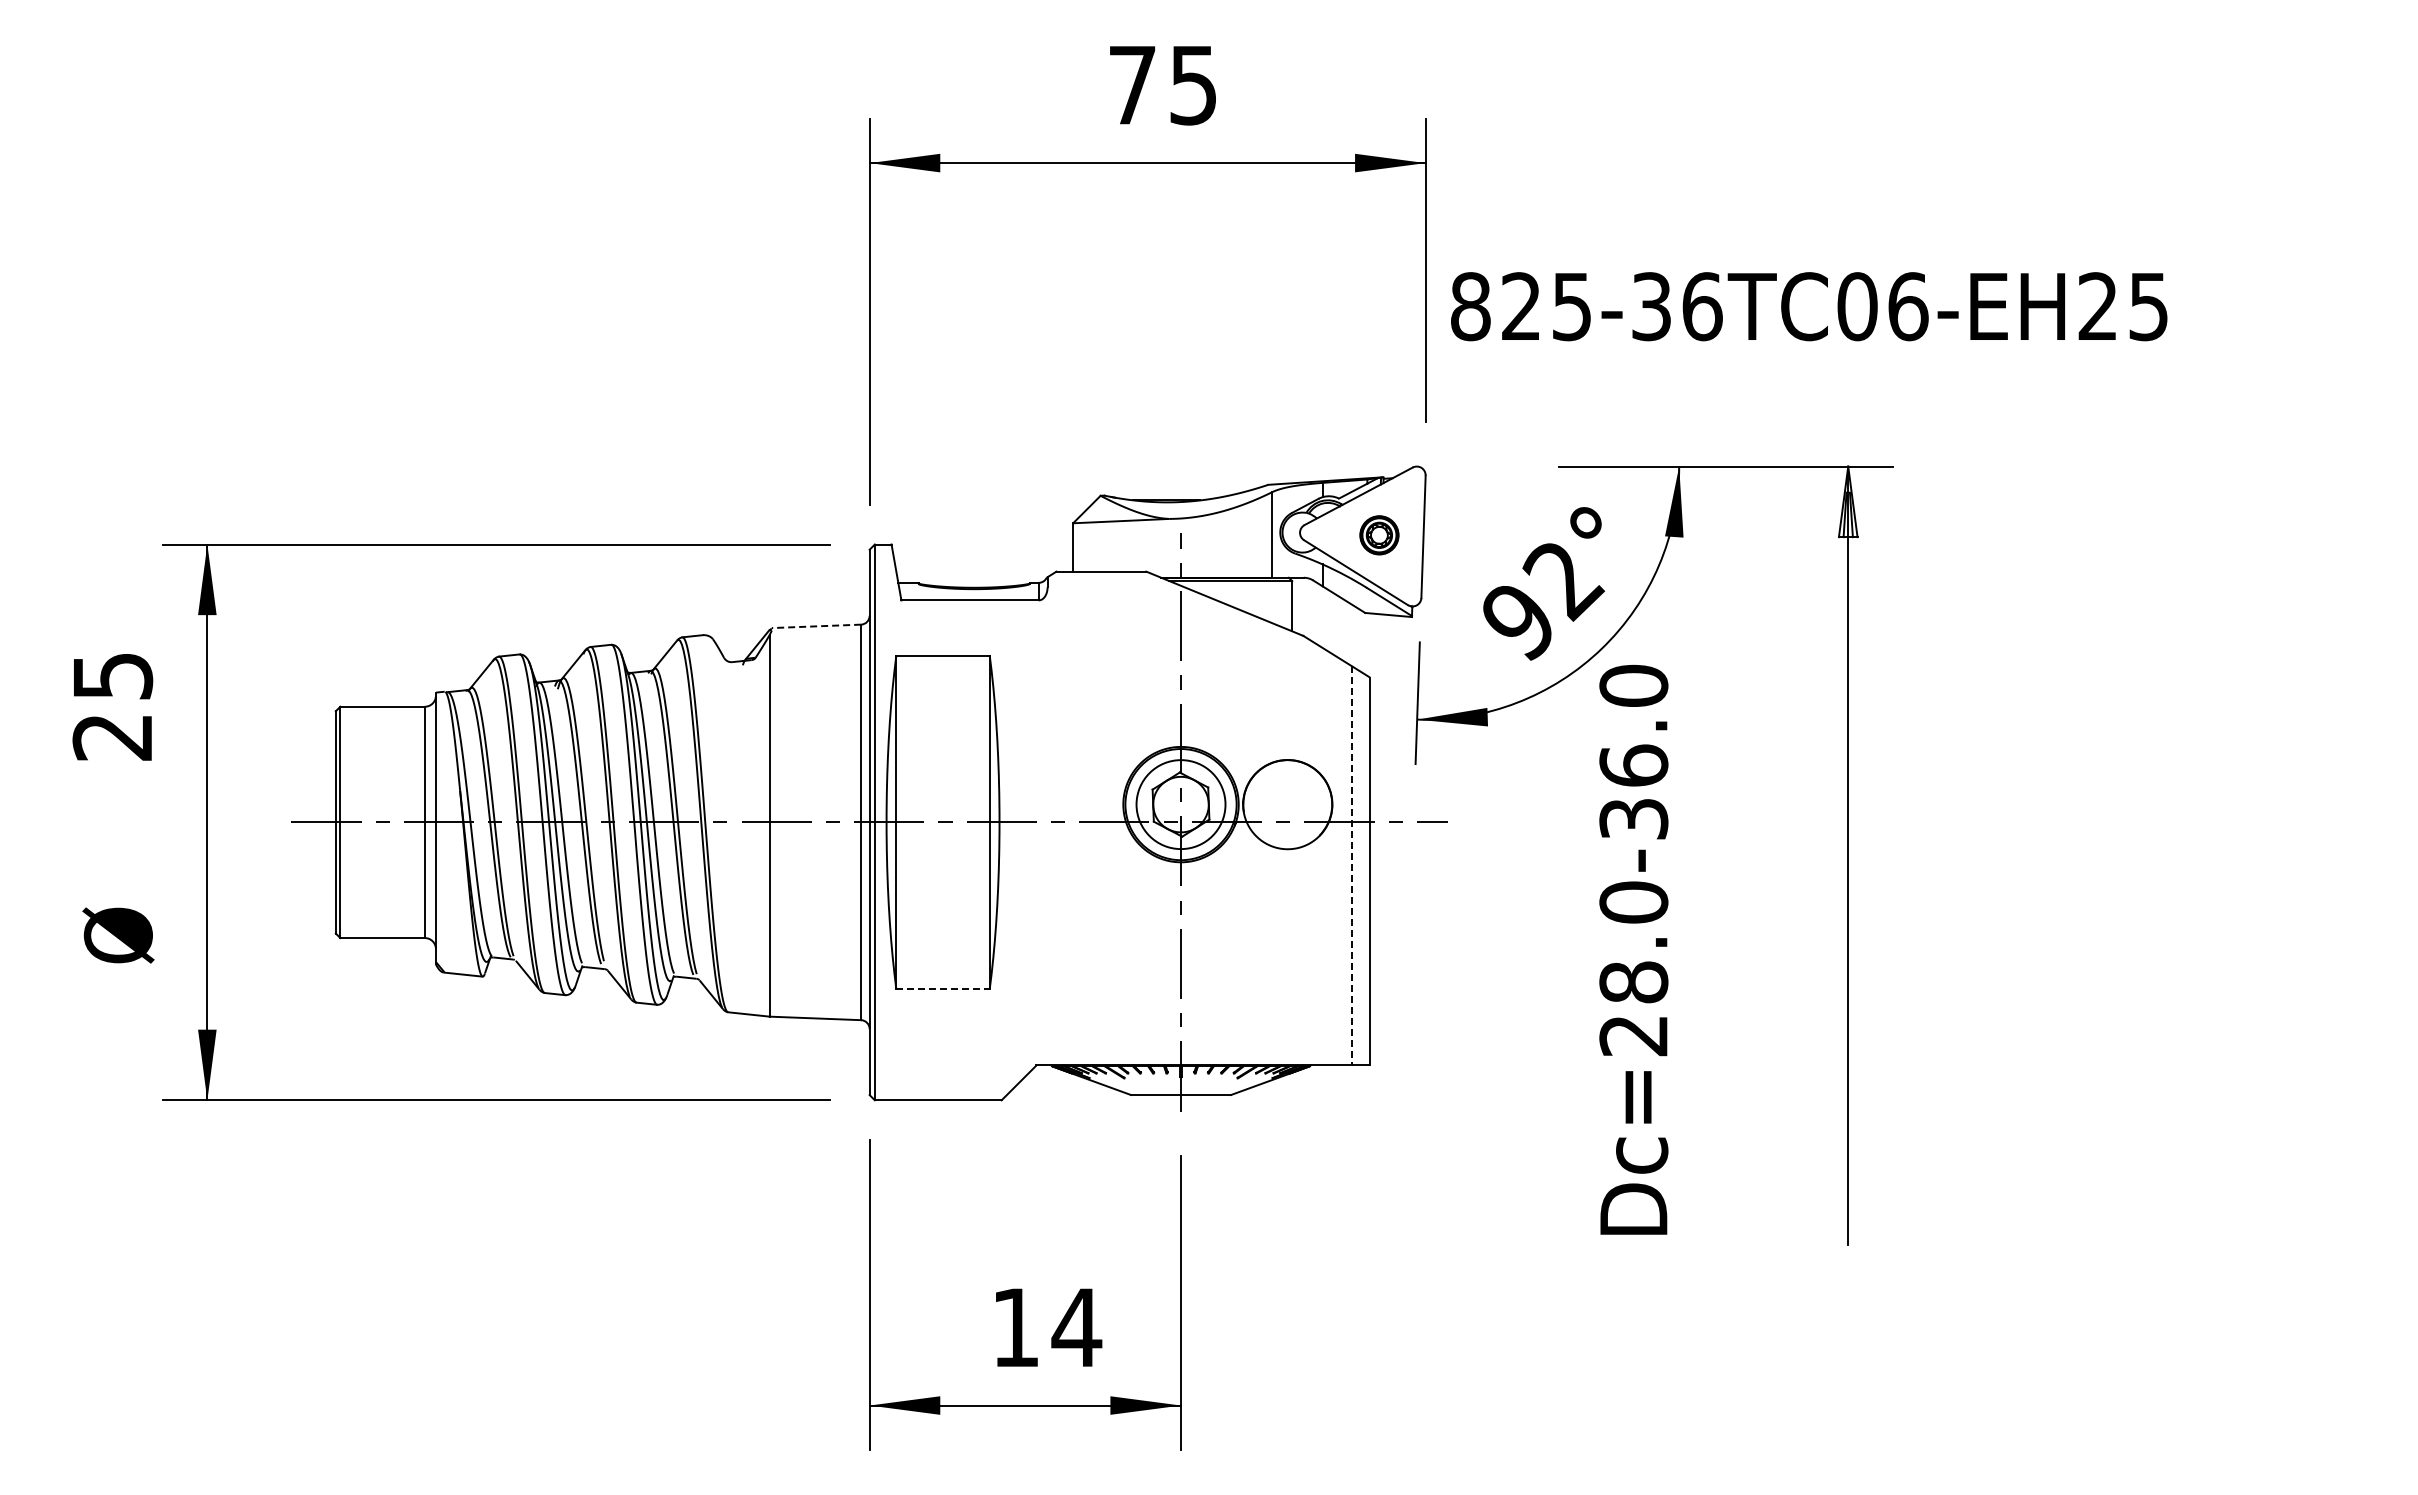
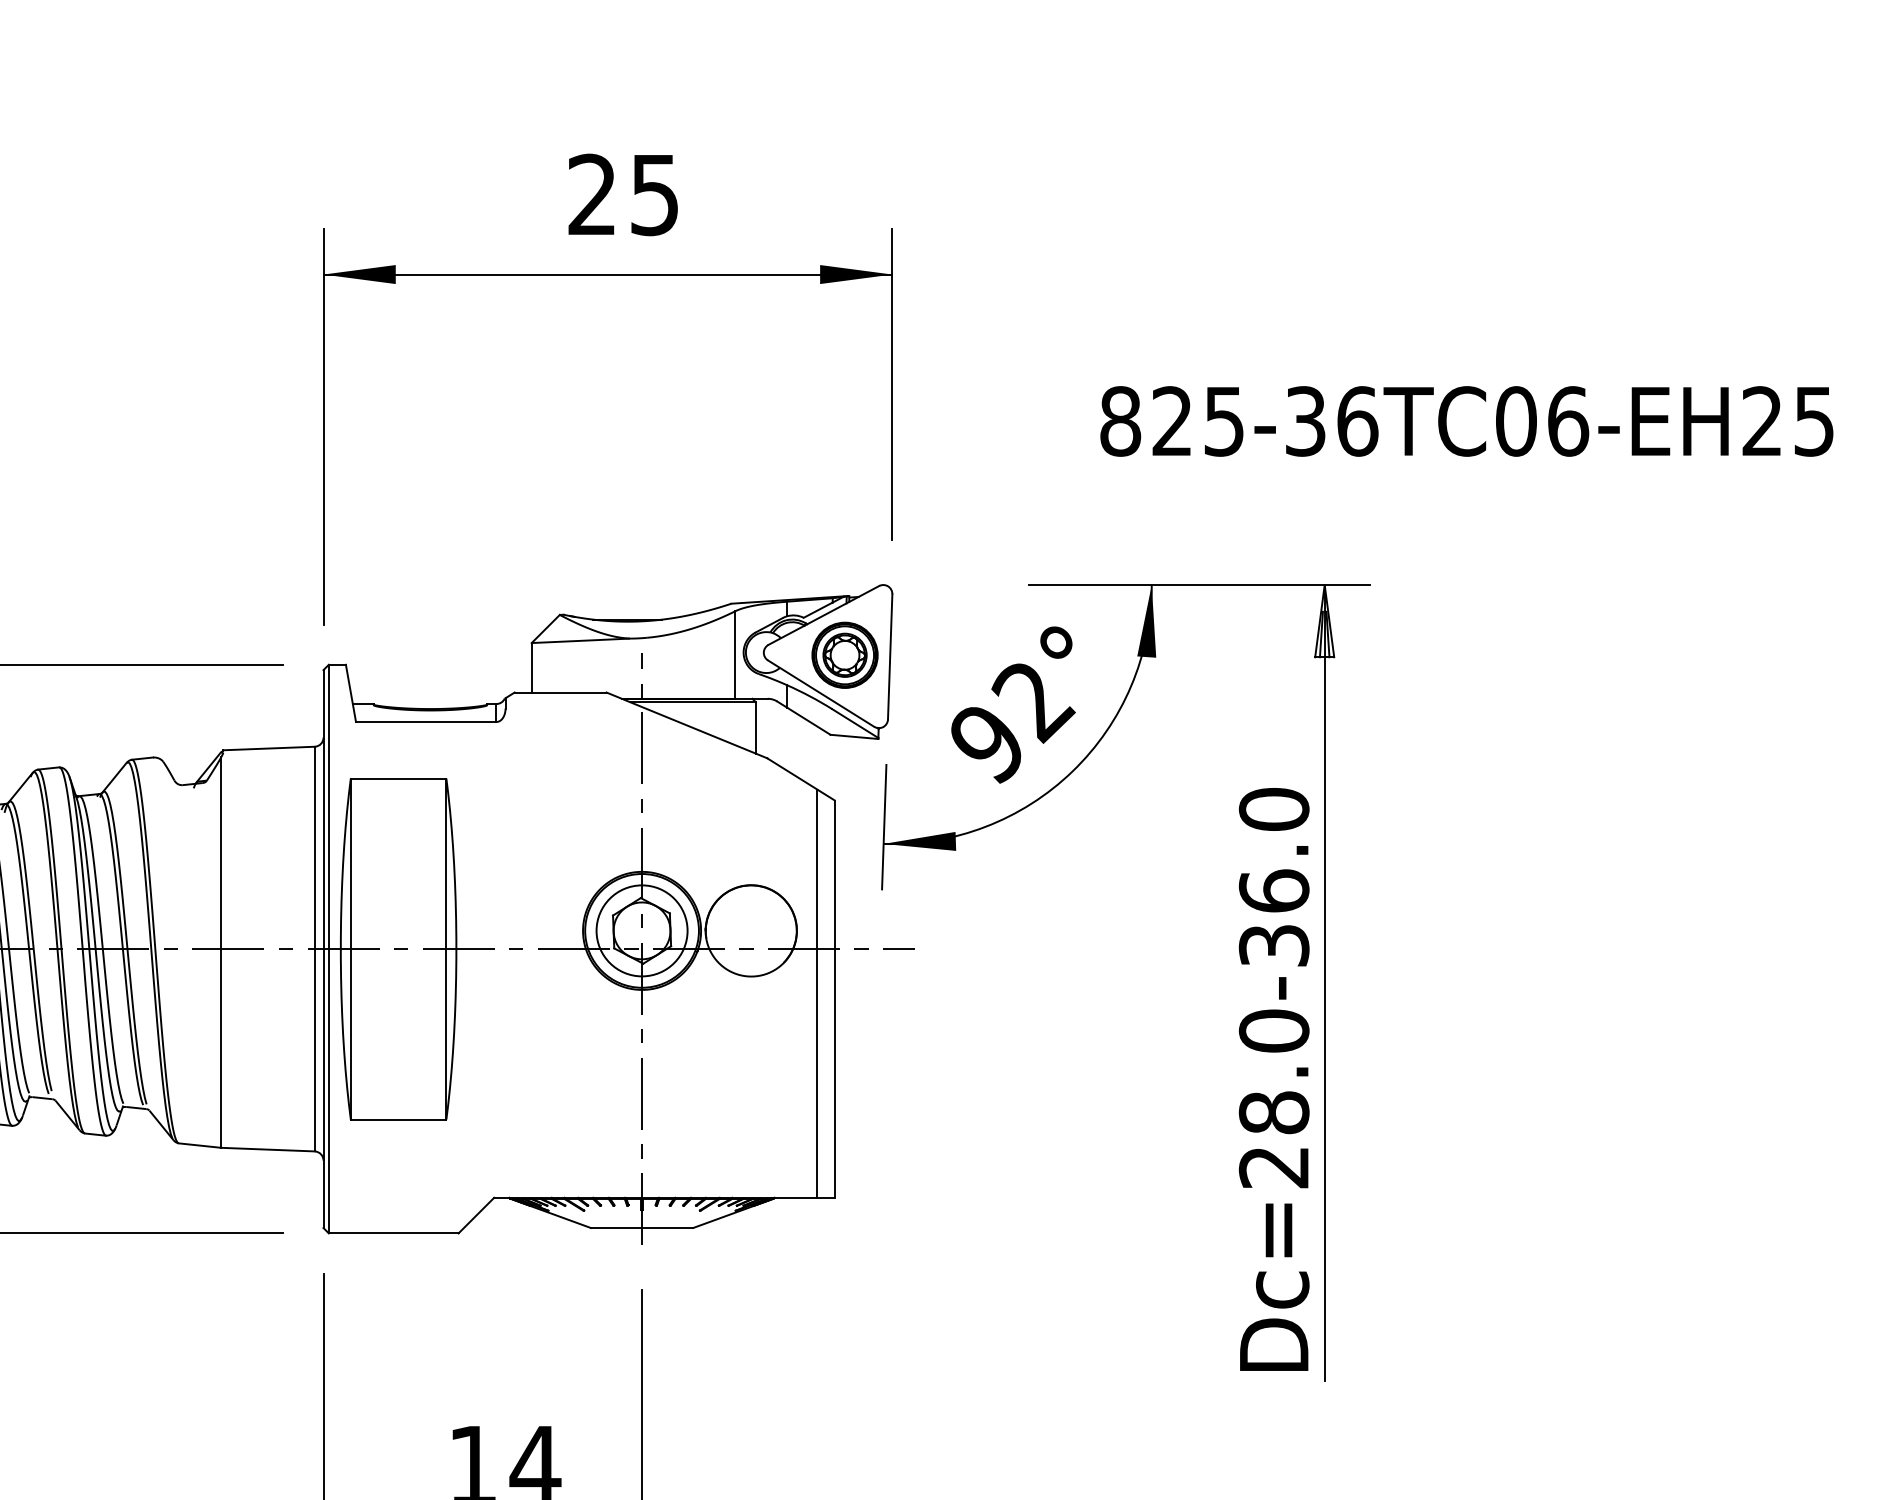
text: (1132, 84) -> (592, 194), 75 -> 25
text: (1809, 306) -> (1467, 421), moved
part: (1379, 535) -> (845, 655), size x1.67
line: (816, 626) -> (269, 748), dashed -> solid
line: (1352, 865) -> (817, 993), dashed -> solid
text: (1633, 949) -> (1273, 1079), moved
line: (943, 989) -> (399, 1120), dashed -> solid

